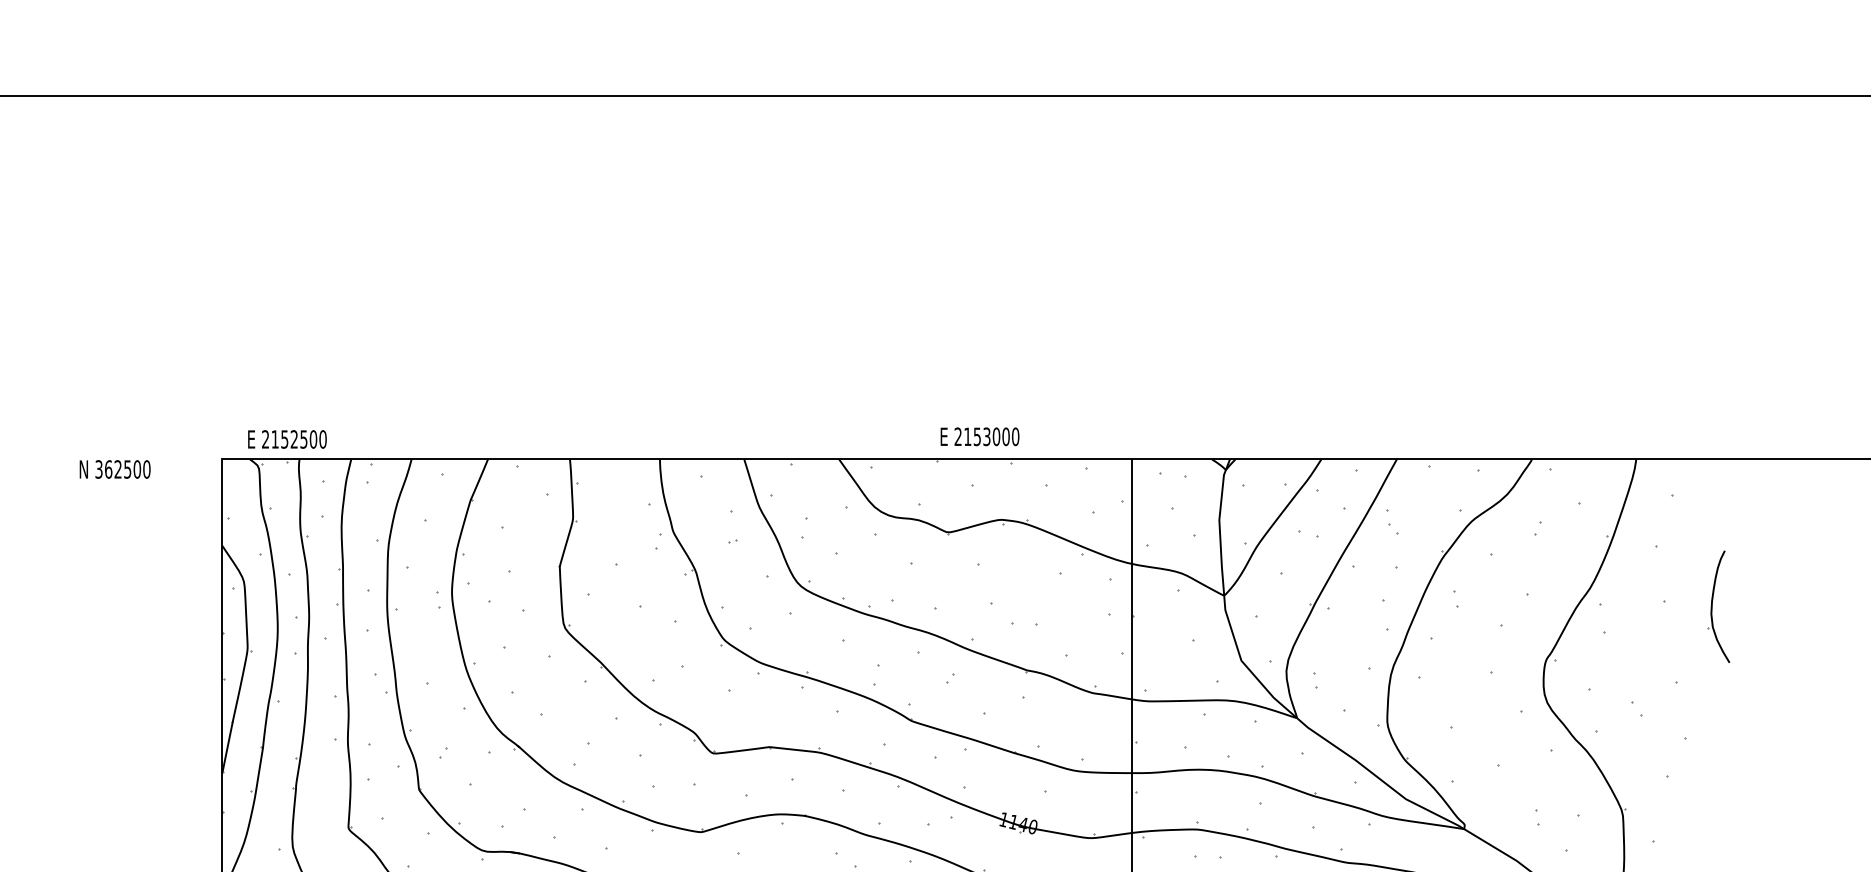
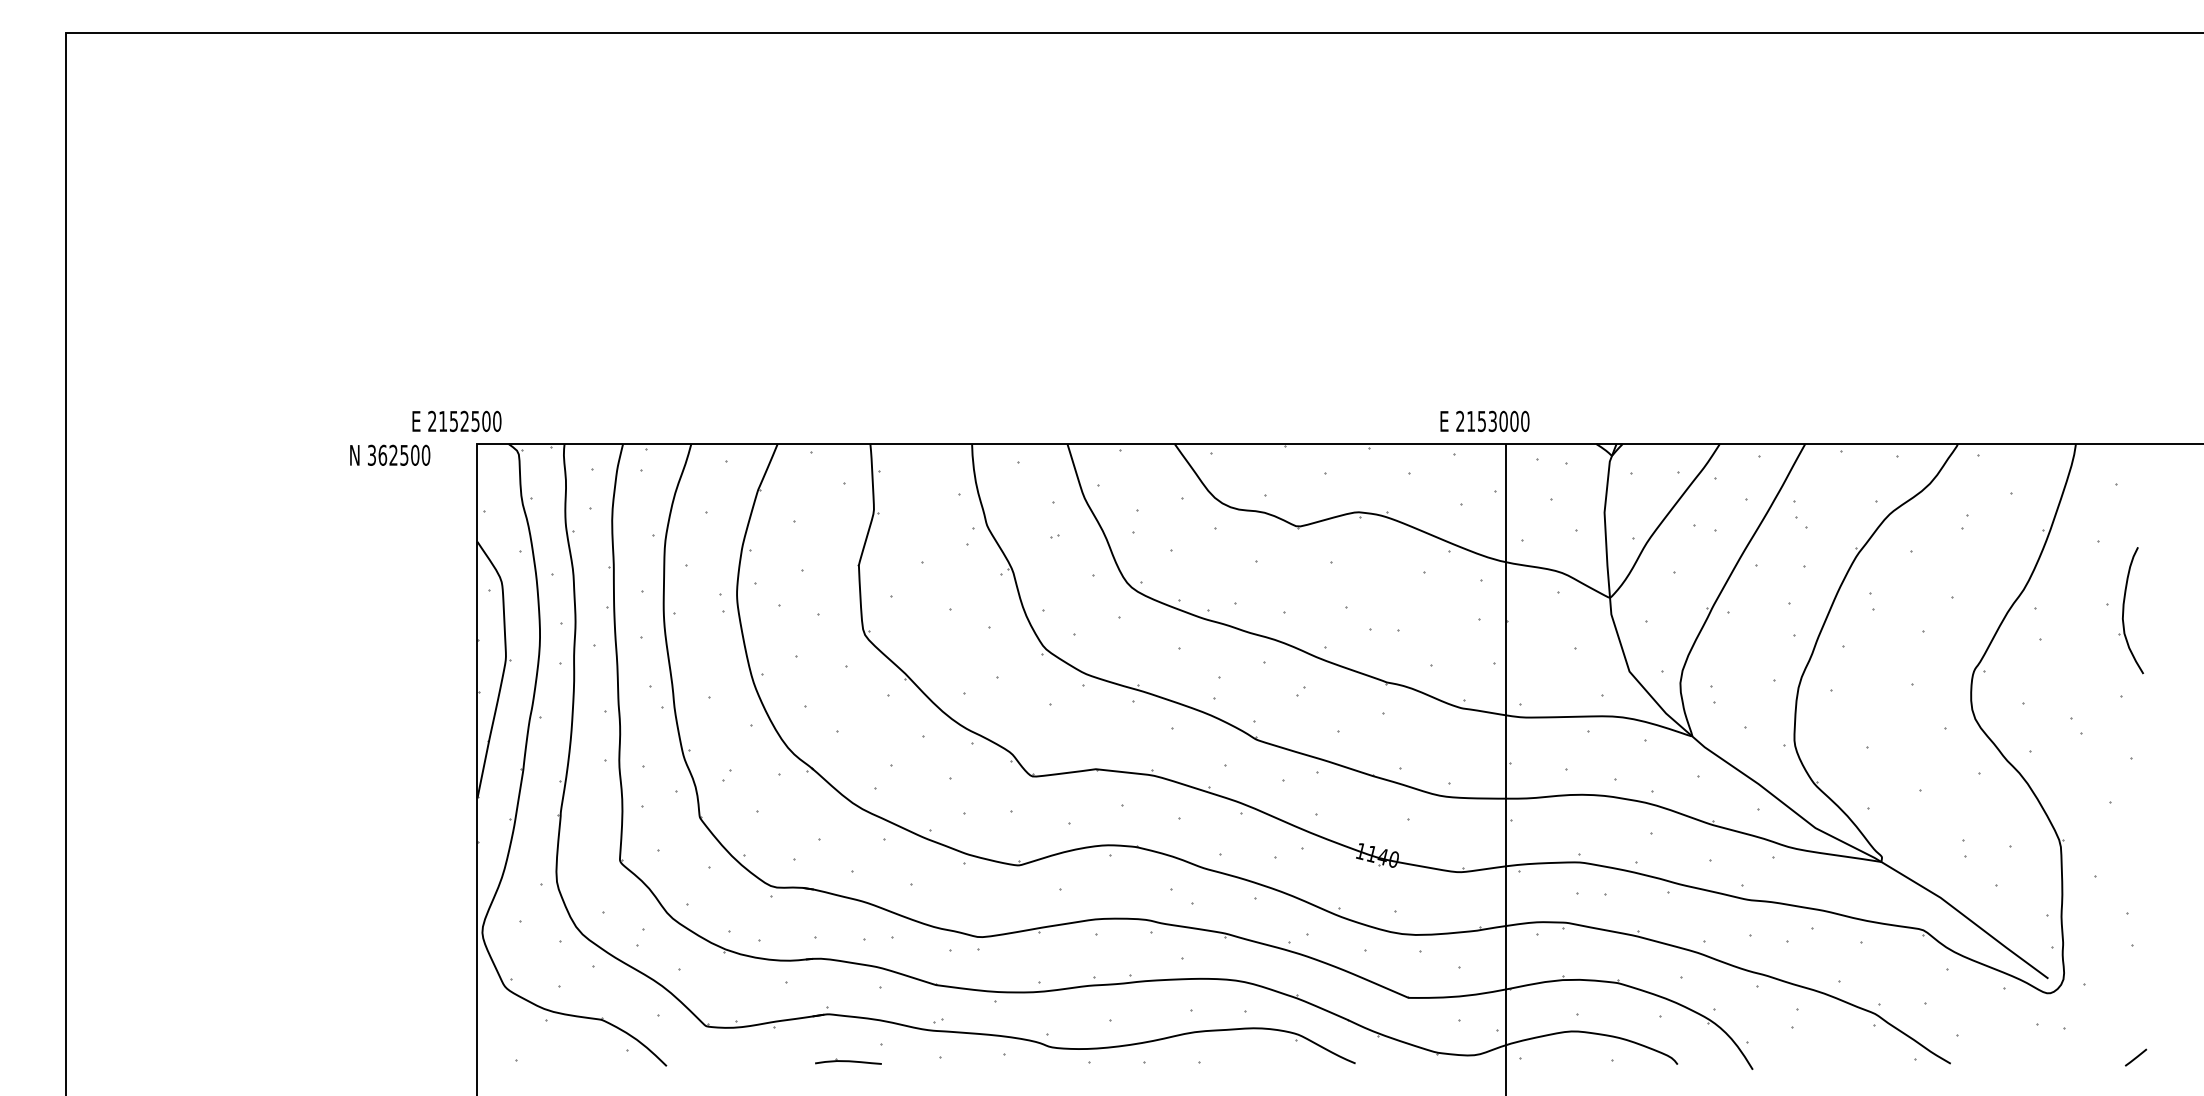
text: (979, 435) -> (1484, 420), moved
text: (287, 438) -> (456, 420), moved
text: (115, 468) -> (390, 454), moved
part: (1718, 606) -> (2130, 610), moved

